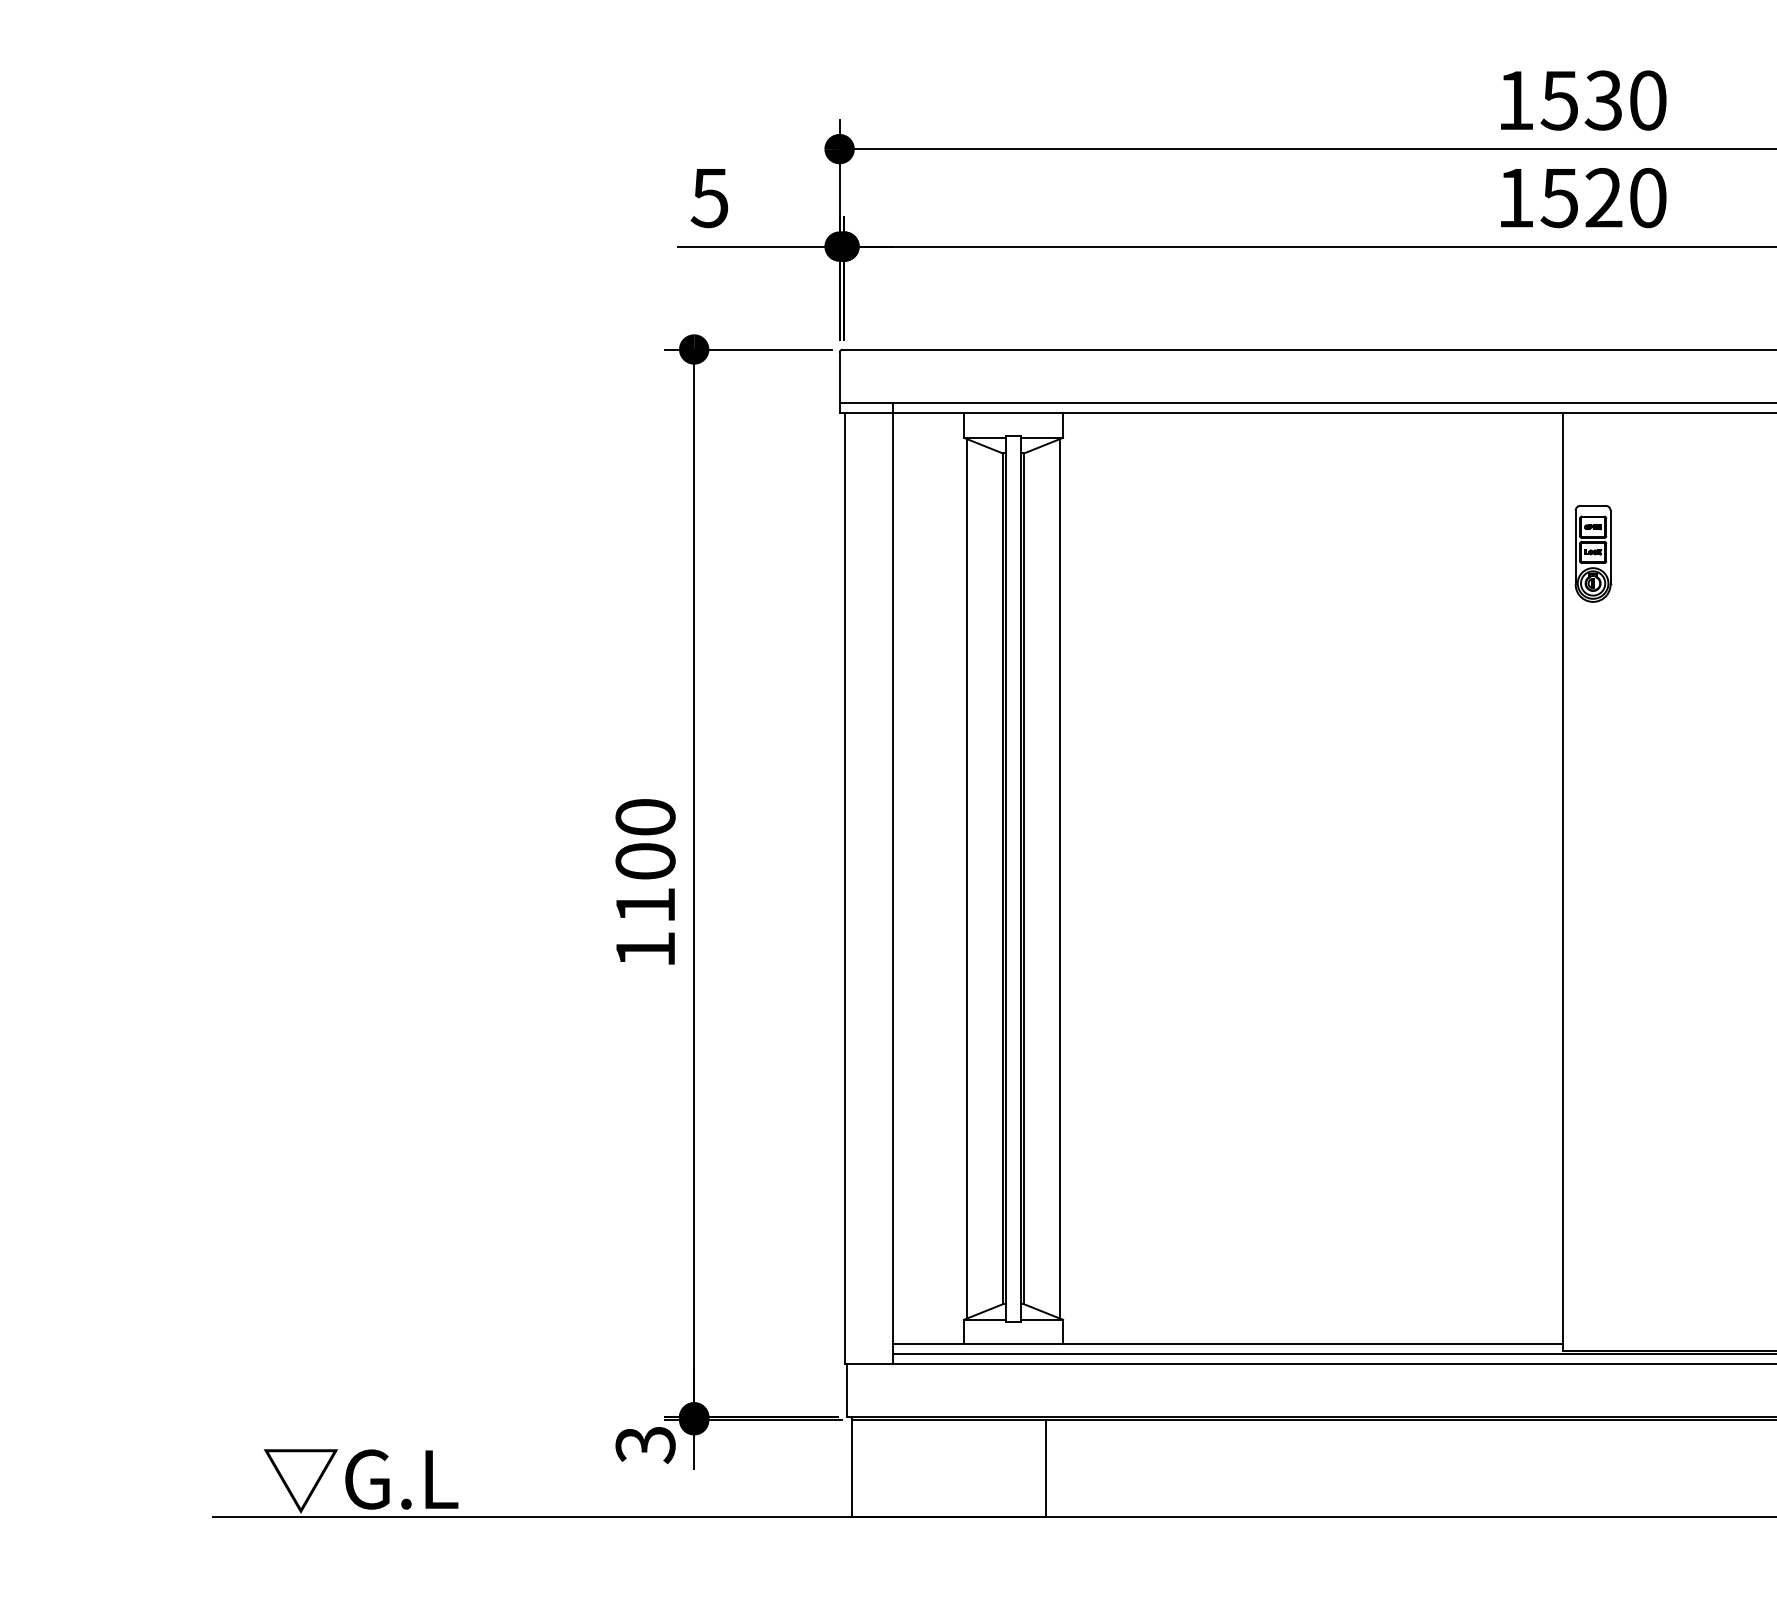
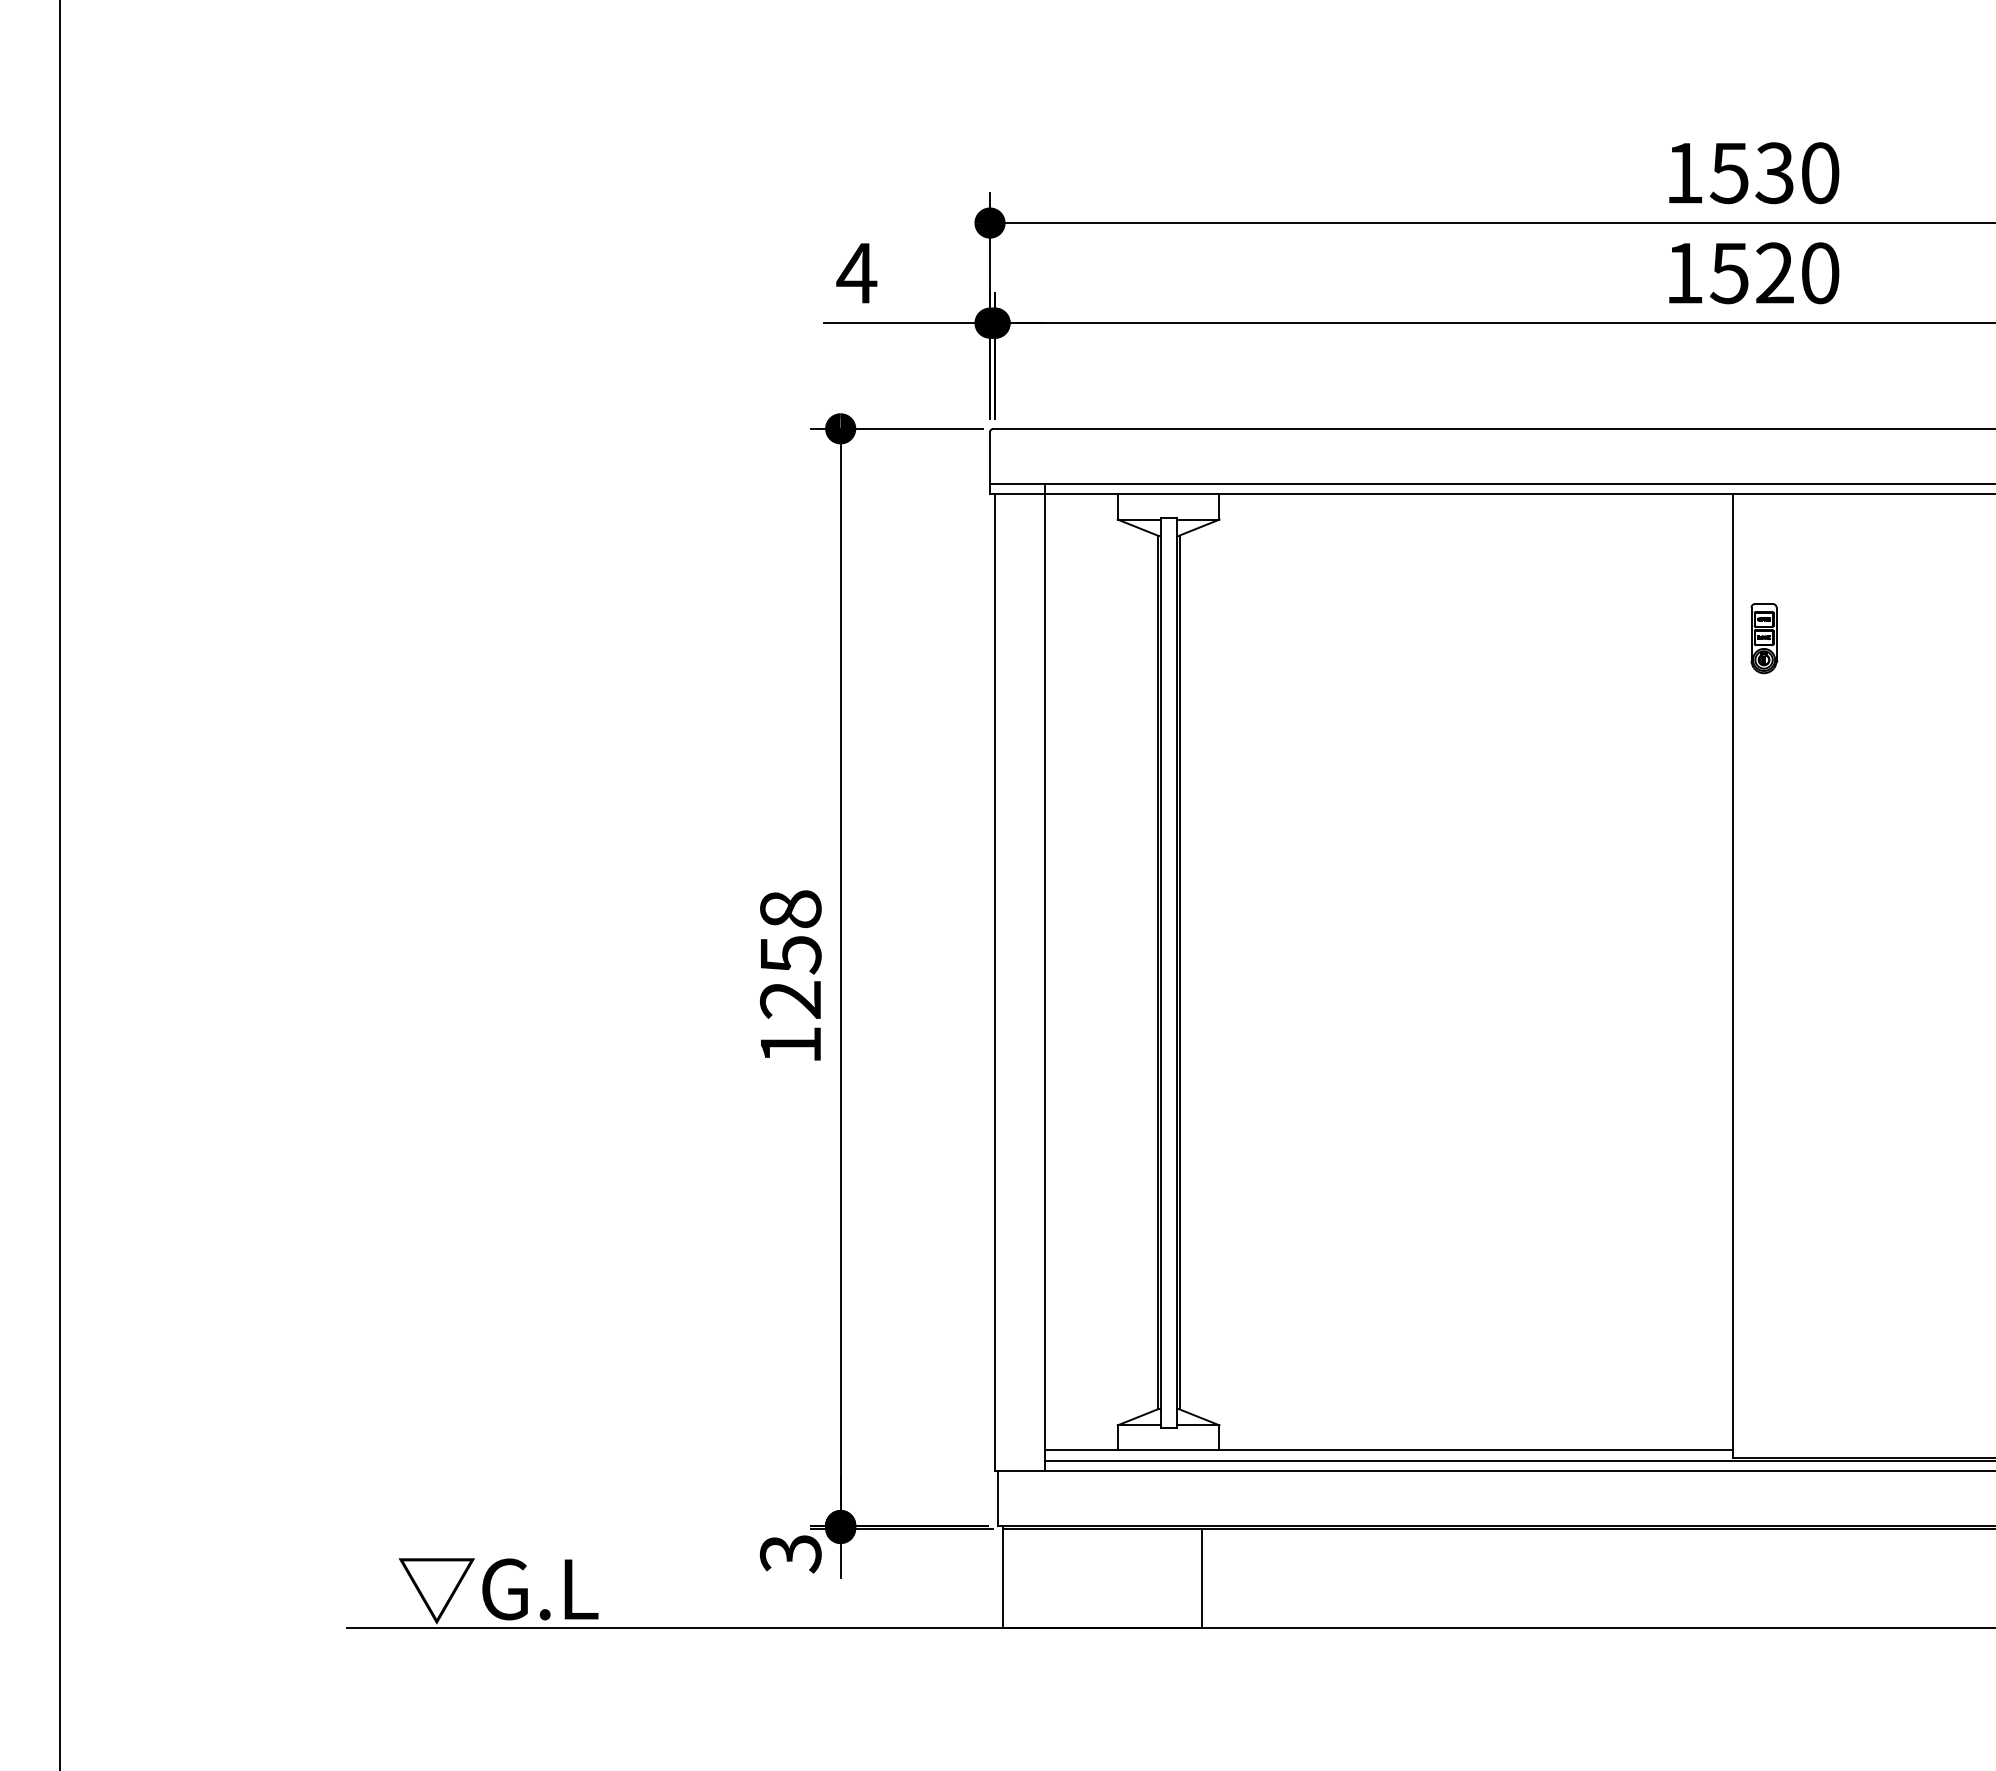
text: (709, 198) -> (856, 273), 5 -> 4
part: (1593, 553) -> (1764, 638), size x0.7
text: (645, 861) -> (790, 954), 1100 -> 1258
line: (966, 878) -> (1120, 972), removed
line: (1060, 878) -> (1216, 972), removed

